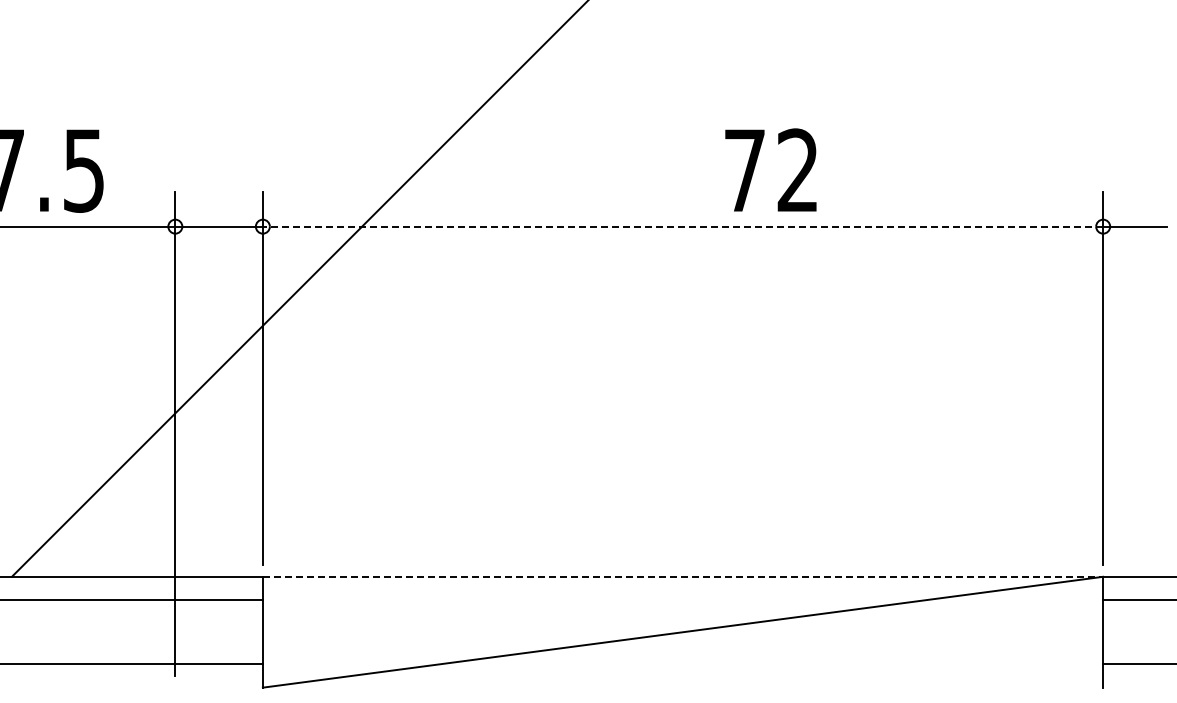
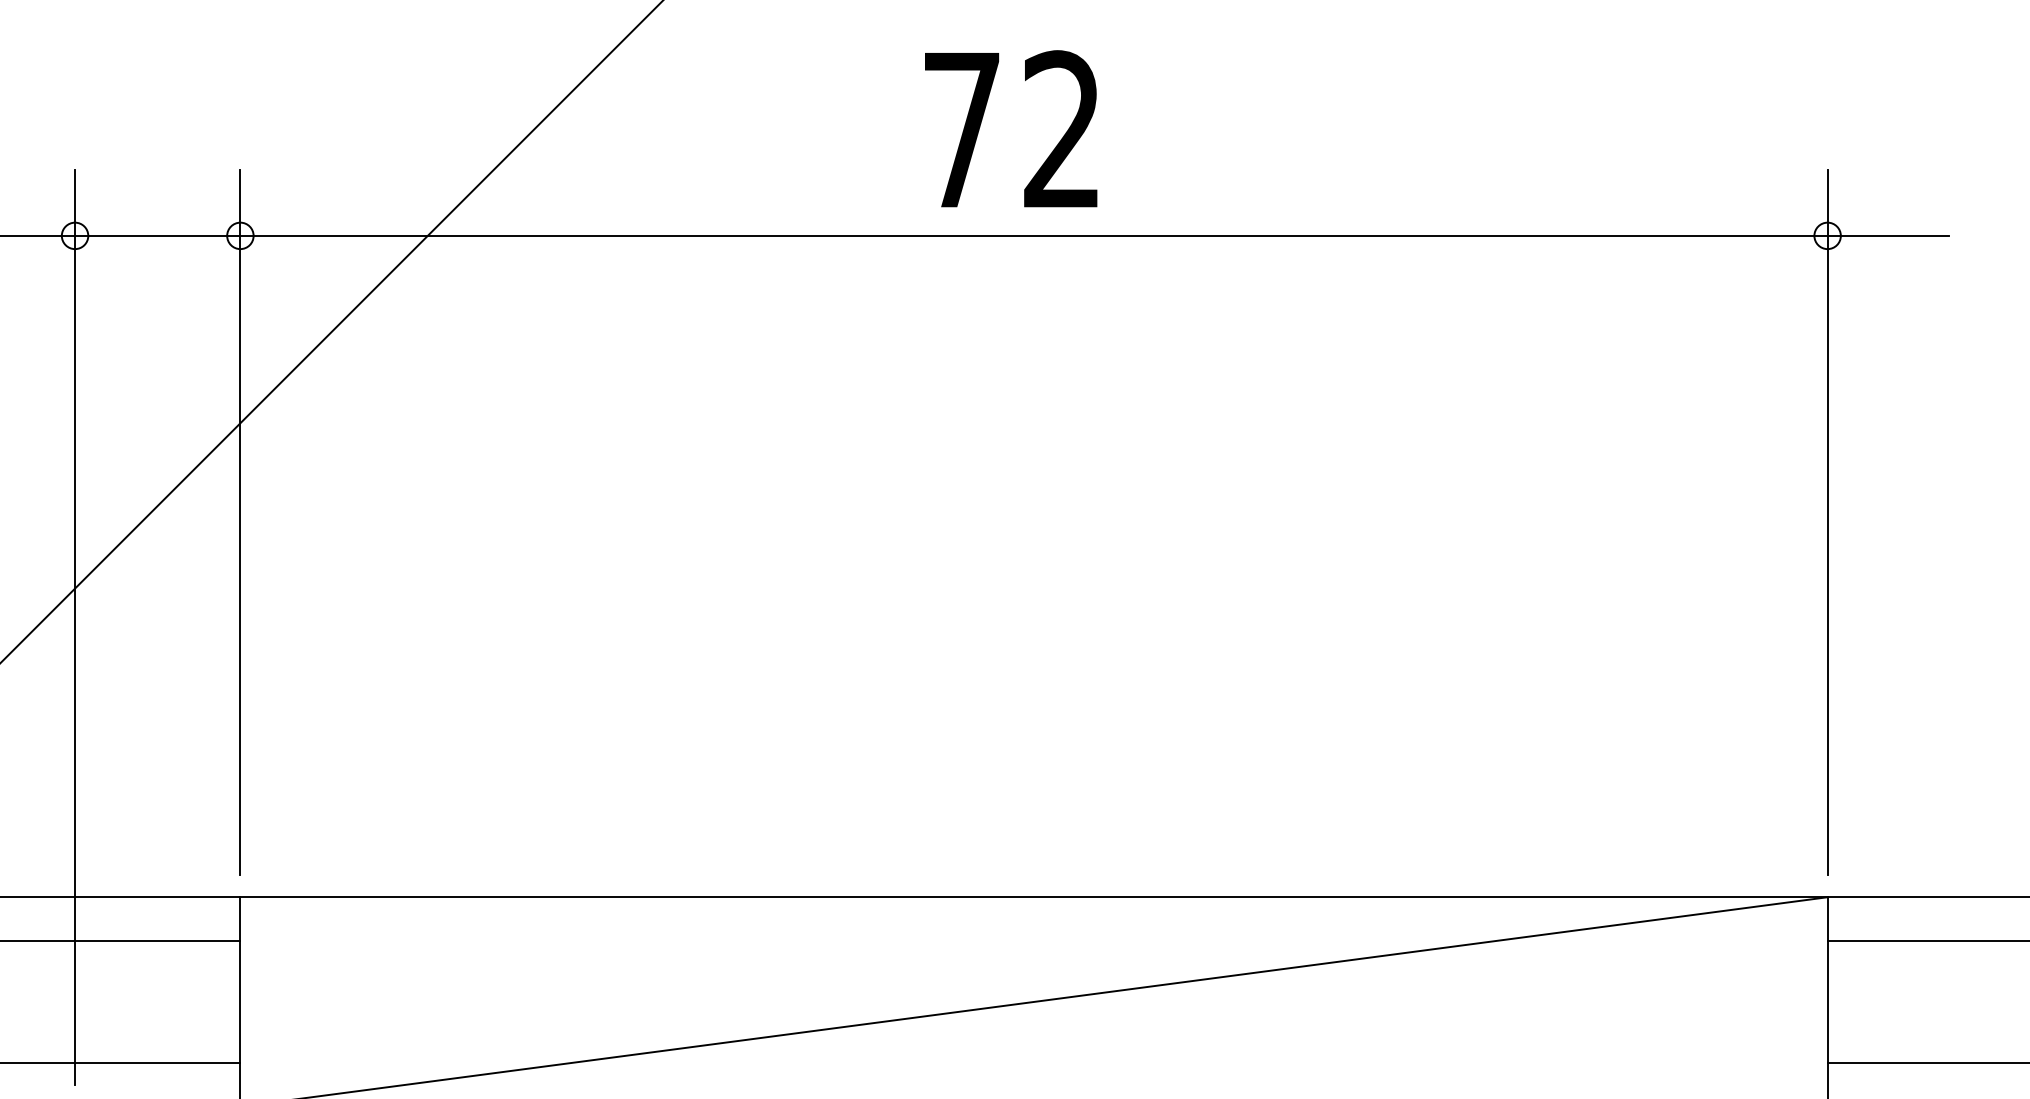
text: (770, 169) -> (1010, 127), moved
line: (682, 226) -> (1033, 235), dashed -> solid
line: (683, 576) -> (1034, 896), dashed -> solid

